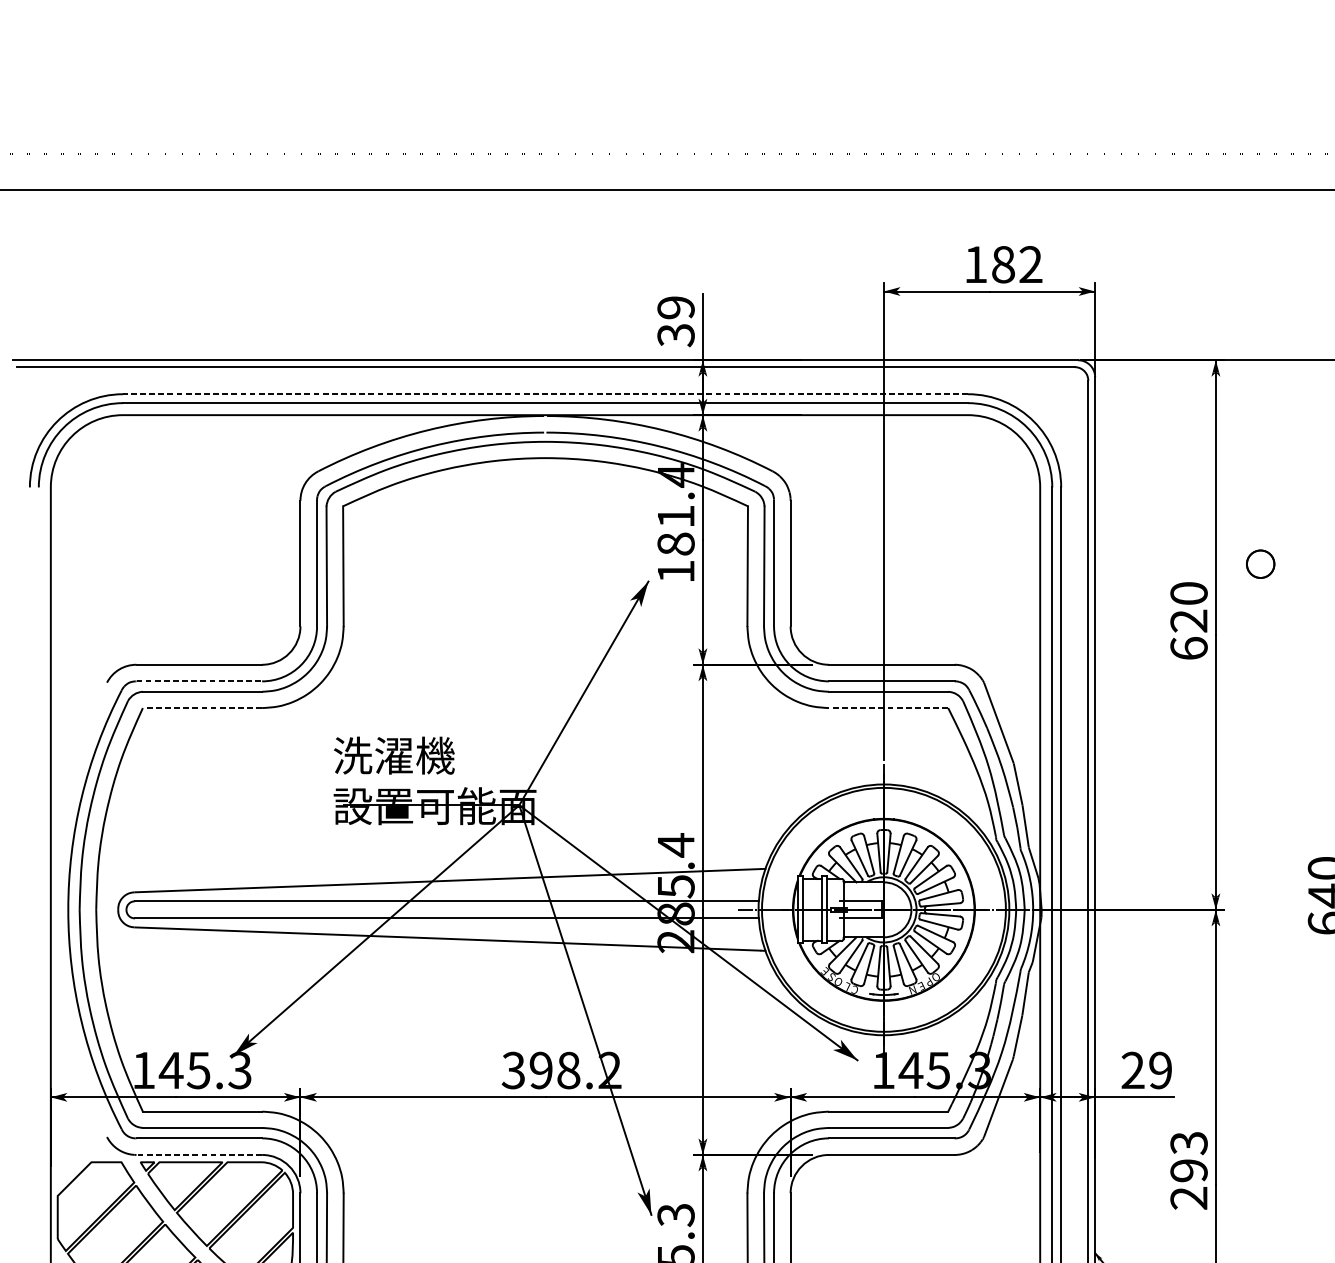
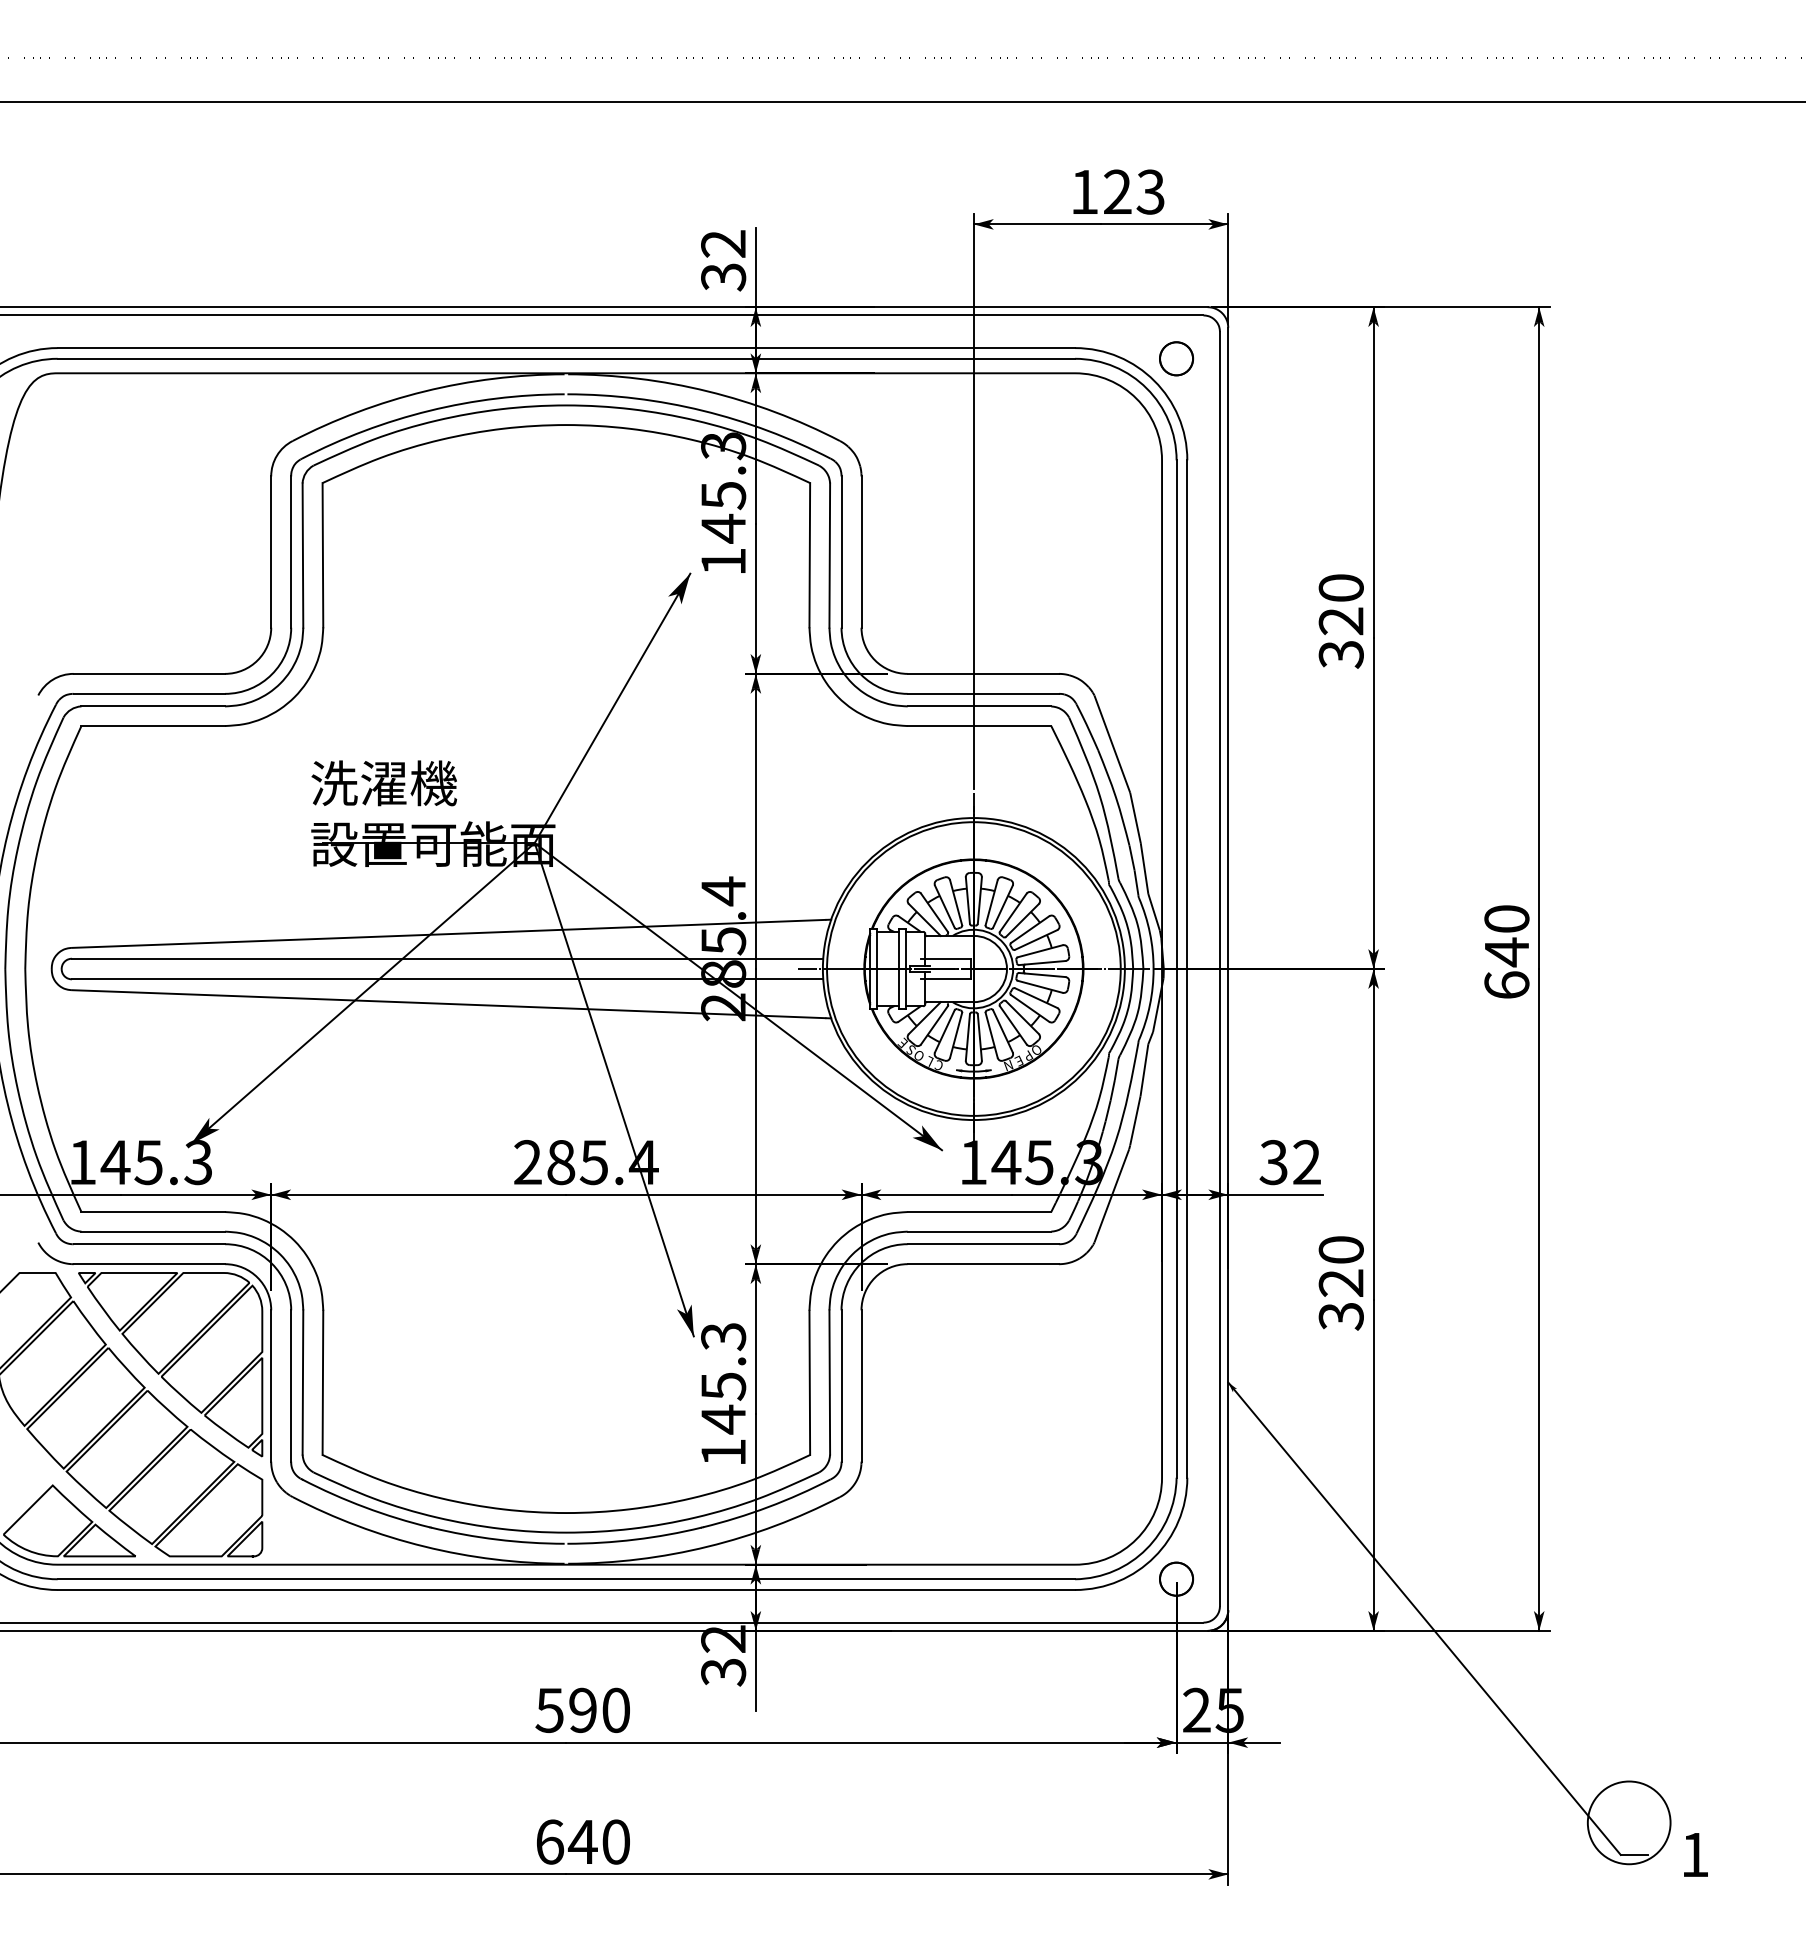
text: (1017, 264) -> (1134, 191), 182 -> 123
text: (676, 307) -> (723, 243), 39 -> 32
line: (545, 394) -> (566, 348), dashed -> solid
text: (676, 509) -> (723, 487), 181.4 -> 145.3
circle: (1260, 563) -> (1176, 358), moved
text: (1188, 648) -> (1340, 654), 620 -> 320
line: (199, 681) -> (149, 693), dashed -> solid
line: (202, 708) -> (153, 726), dashed -> solid
line: (888, 708) -> (979, 726), dashed -> solid
text: (561, 1070) -> (585, 1162), 398.2 -> 285.4
text: (1146, 1070) -> (1289, 1162), 29 -> 32
line: (199, 1155) -> (149, 1264), dashed -> solid
text: (1188, 1170) -> (1340, 1283), 293 -> 320

